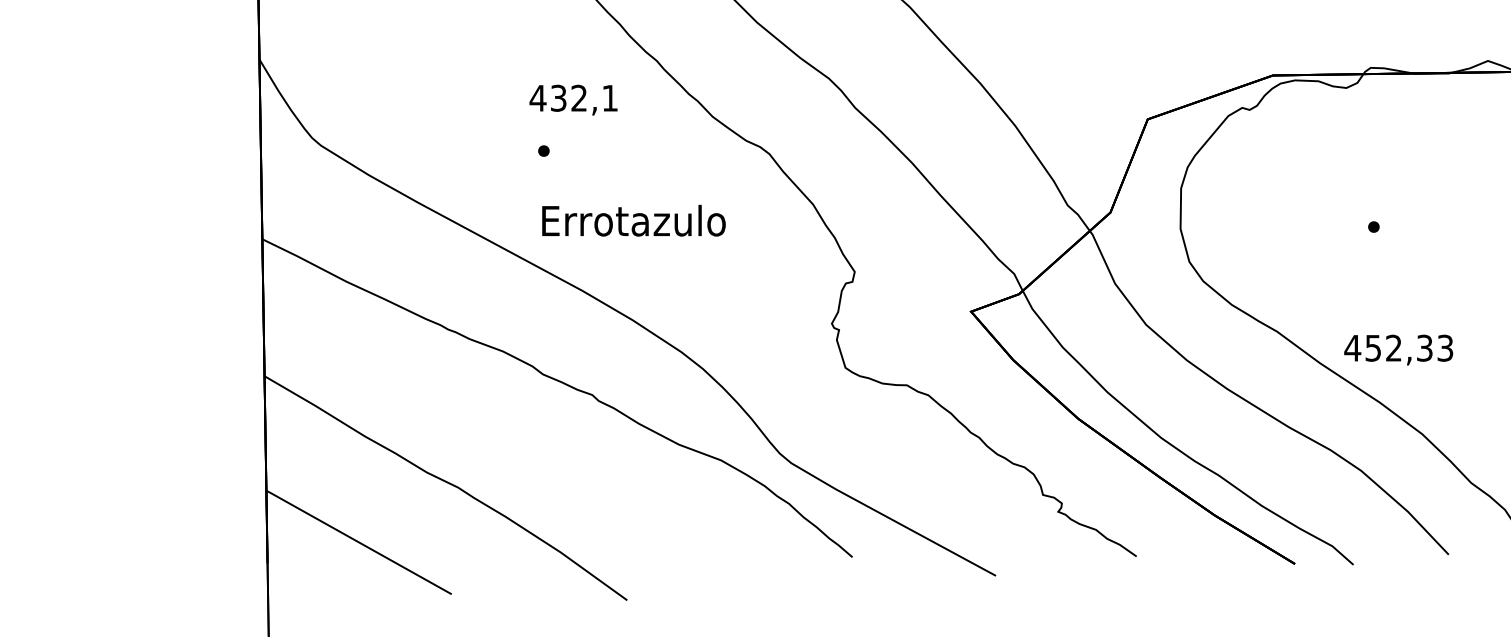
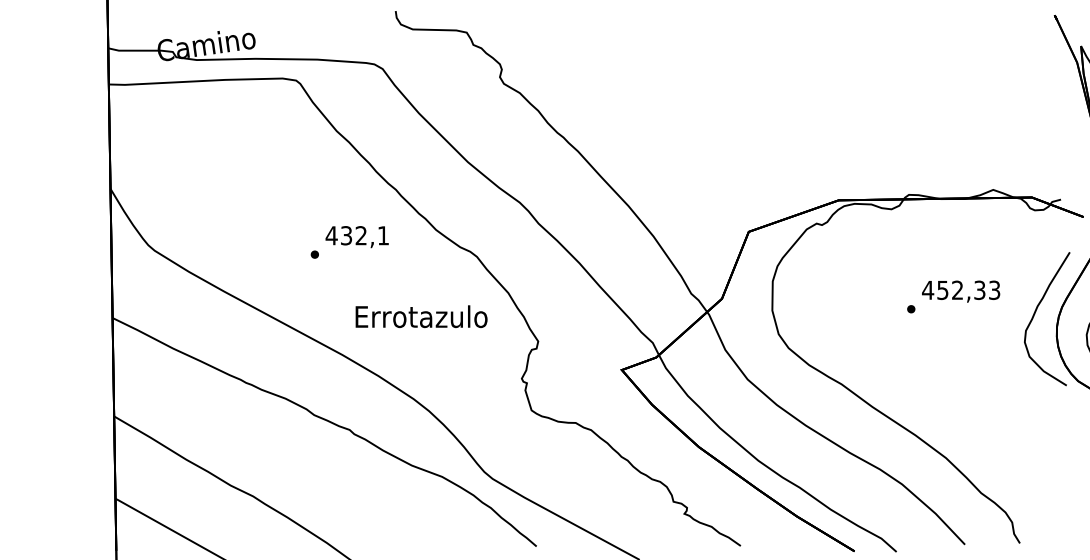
text: (572, 100) -> (356, 237), moved
text: (633, 220) -> (421, 316), moved
text: (1399, 349) -> (961, 291), moved

